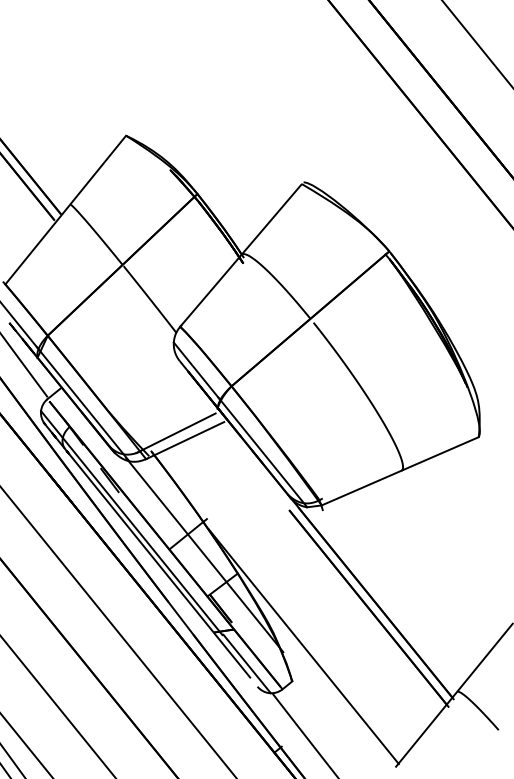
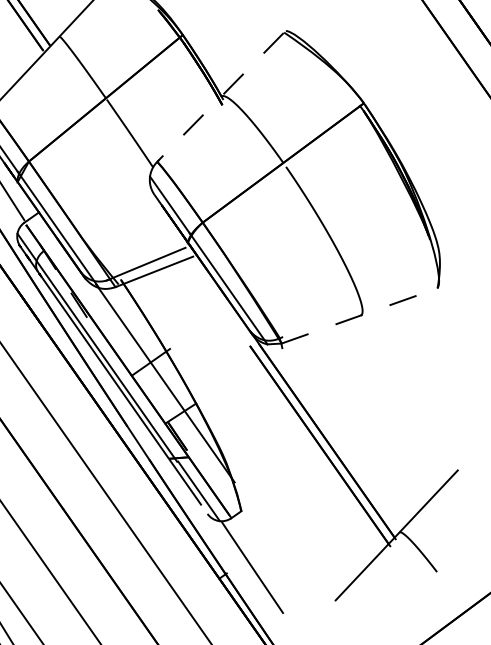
line: (240, 255) -> (220, 97), solid -> dashed
line: (400, 471) -> (359, 316), solid -> dashed
line: (303, 646) -> (254, 478), removed

